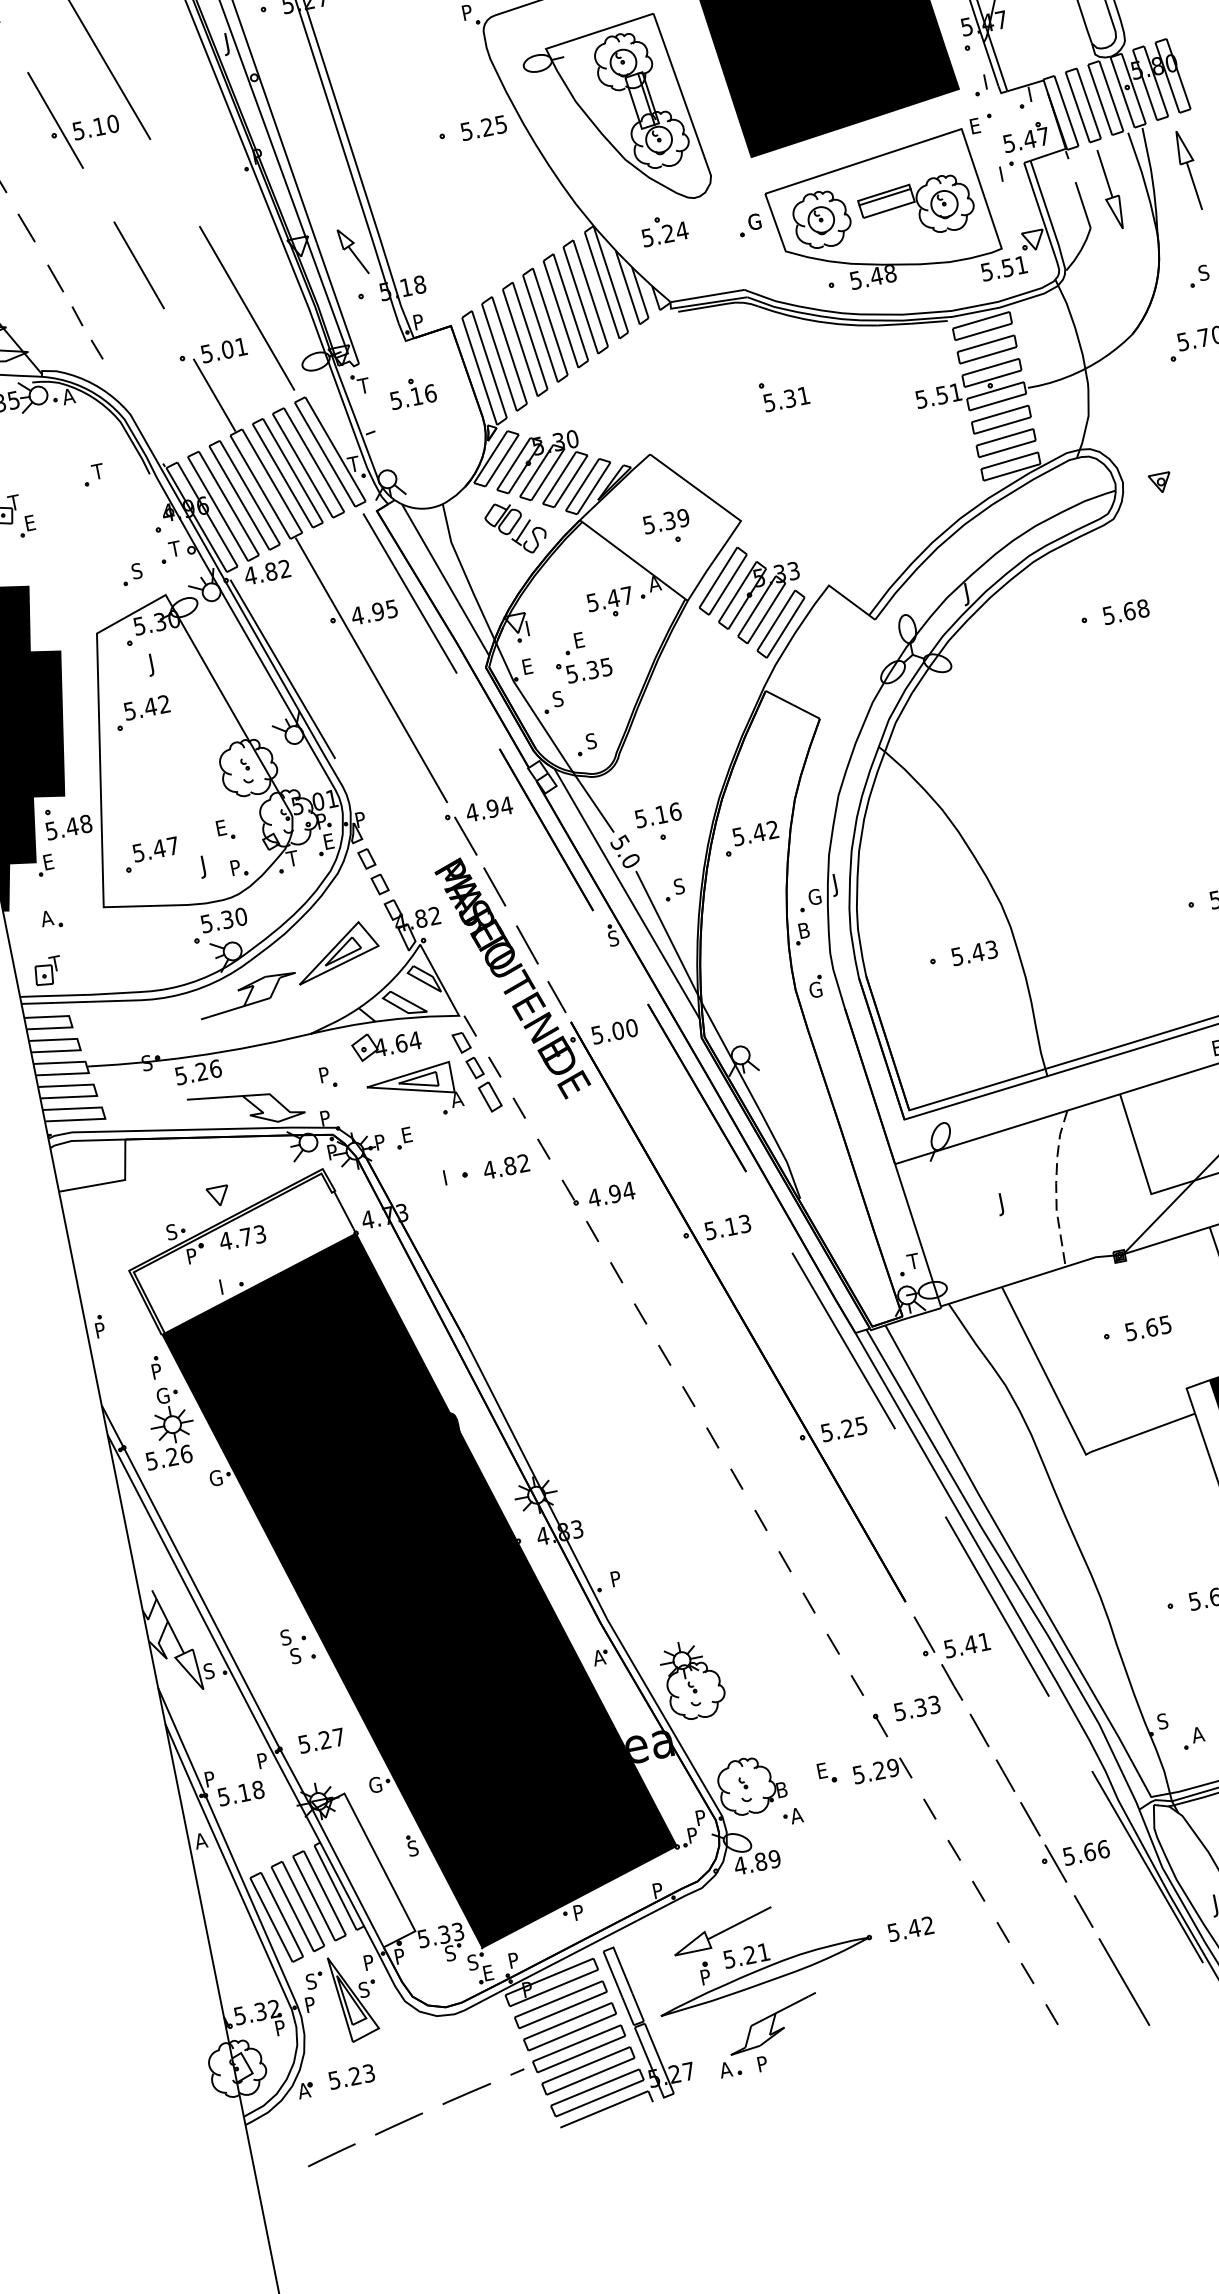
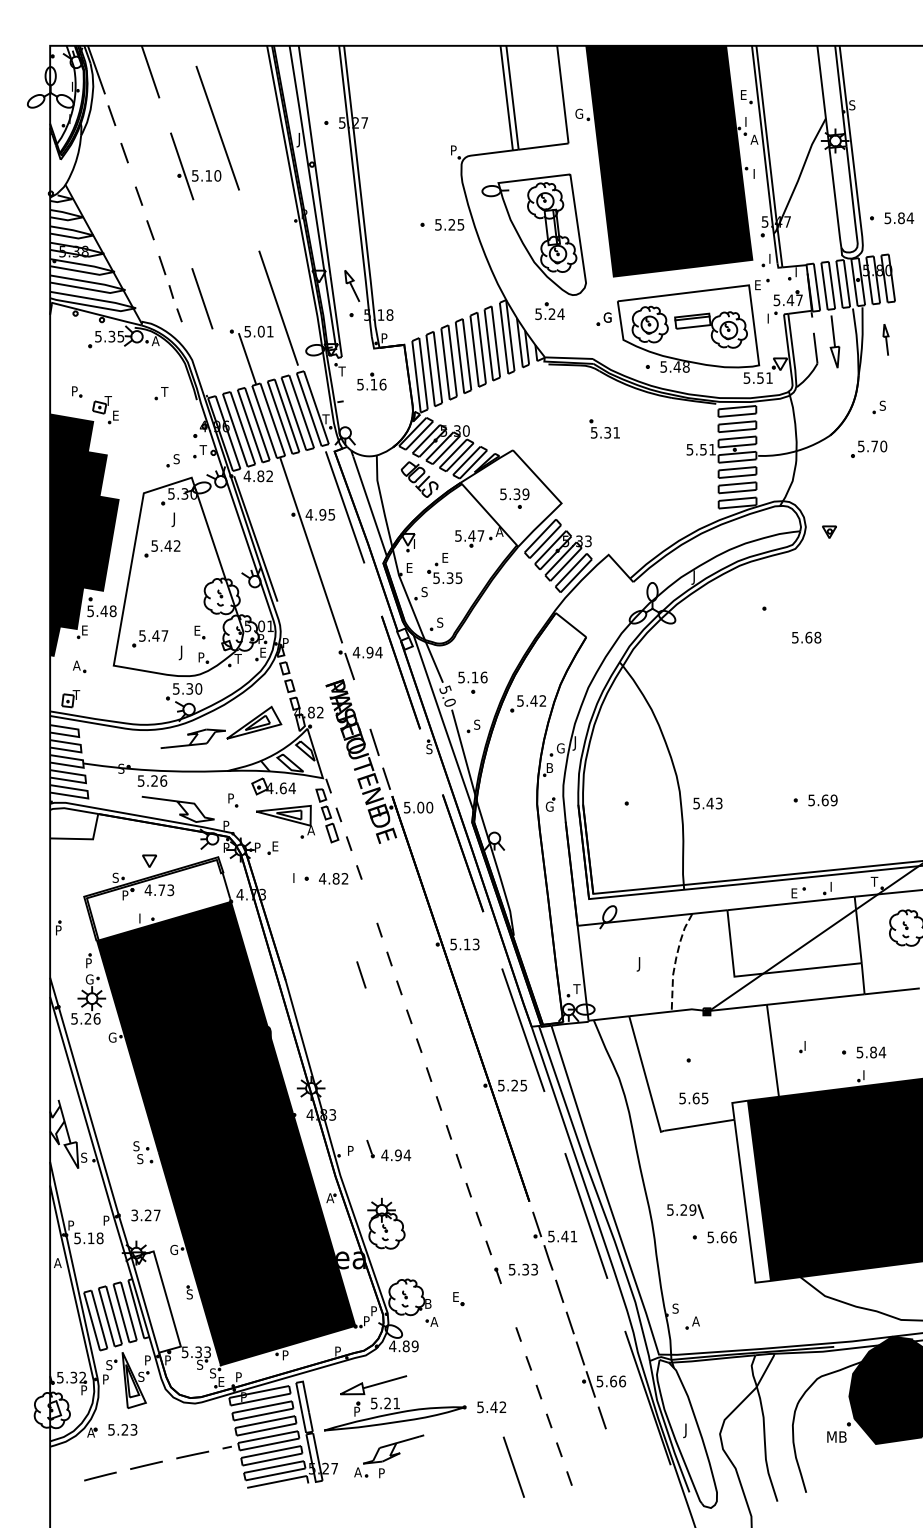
part: (1187, 170) -> (885, 339), size x0.6
line: (139, 264) -> (202, 298), moved
text: (1125, 611) -> (806, 637), moved
line: (494, 886) -> (361, 974), moved
text: (973, 953) -> (707, 803), moved
part: (598, 1189) -> (388, 1150), moved
text: (1147, 1328) -> (693, 1098), moved
text: (303, 1742) -> (134, 1214), 5.27 -> 3.27
part: (882, 1772) -> (685, 1211), moved
line: (1123, 1981) -> (513, 1466), moved

